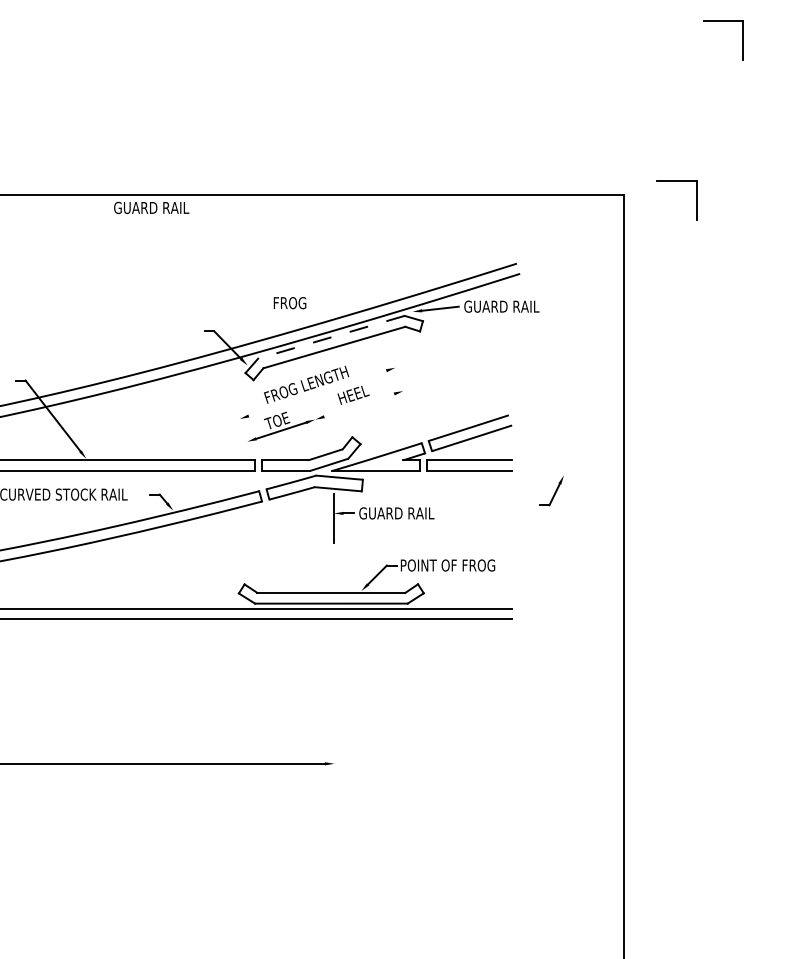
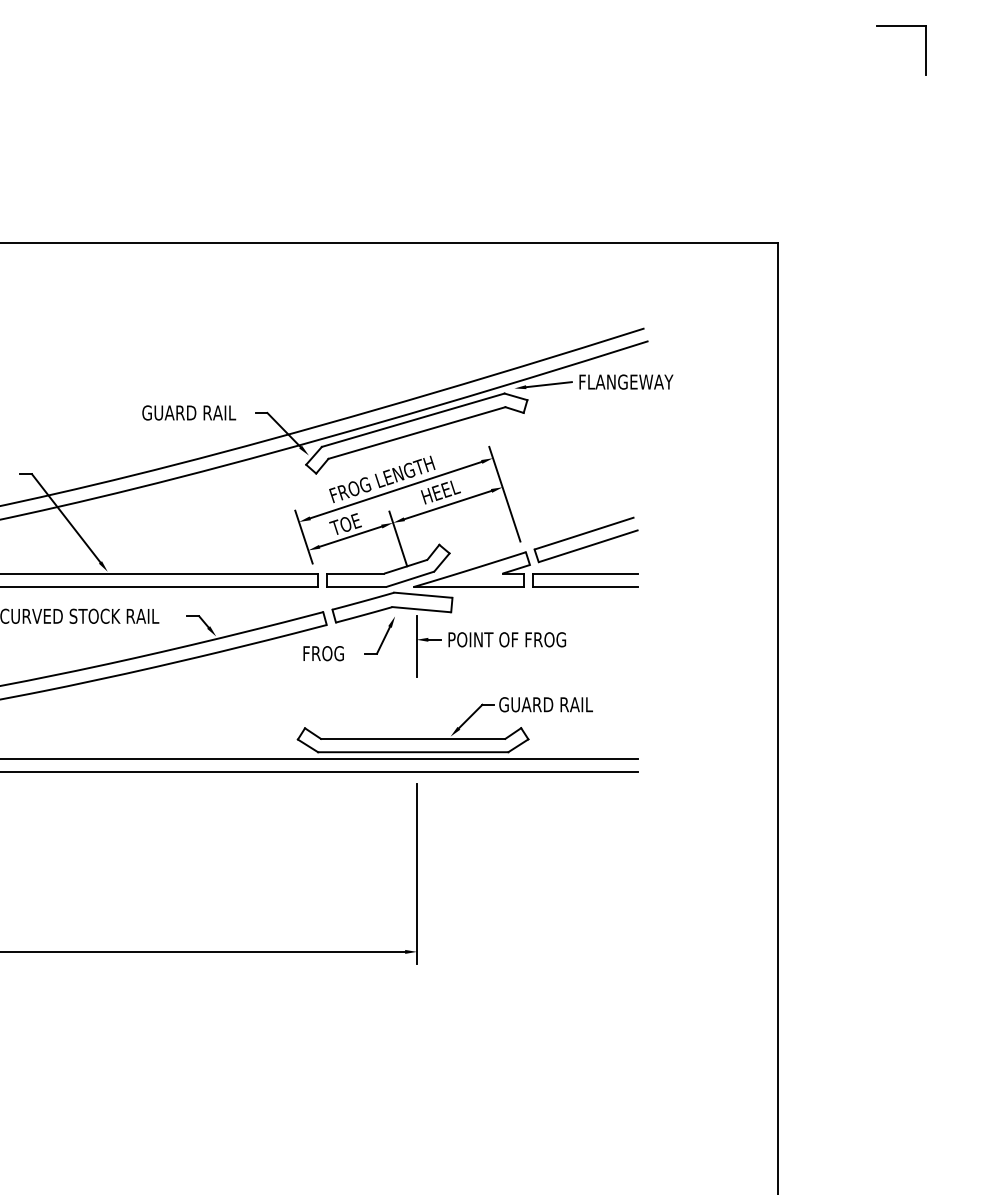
part: (676, 181) -> (843, 225), removed
text: (151, 207) -> (189, 412), moved
text: (289, 303) -> (323, 653), moved
text: (501, 306) -> (625, 381), GUARD RAIL -> FLANGEWAY
line: (330, 337) -> (412, 420), dashed -> solid
line: (317, 392) -> (395, 489), added
line: (404, 396) -> (504, 493), added
line: (358, 404) -> (447, 504), added
line: (243, 430) -> (303, 536), added
line: (319, 432) -> (398, 538), added
part: (551, 490) -> (379, 635), moved
text: (406, 513) -> (506, 639), GUARD RAIL -> POINT OF FROG
text: (447, 565) -> (558, 704), POINT OF FROG -> GUARD RAIL
line: (334, 700) -> (417, 873), added

